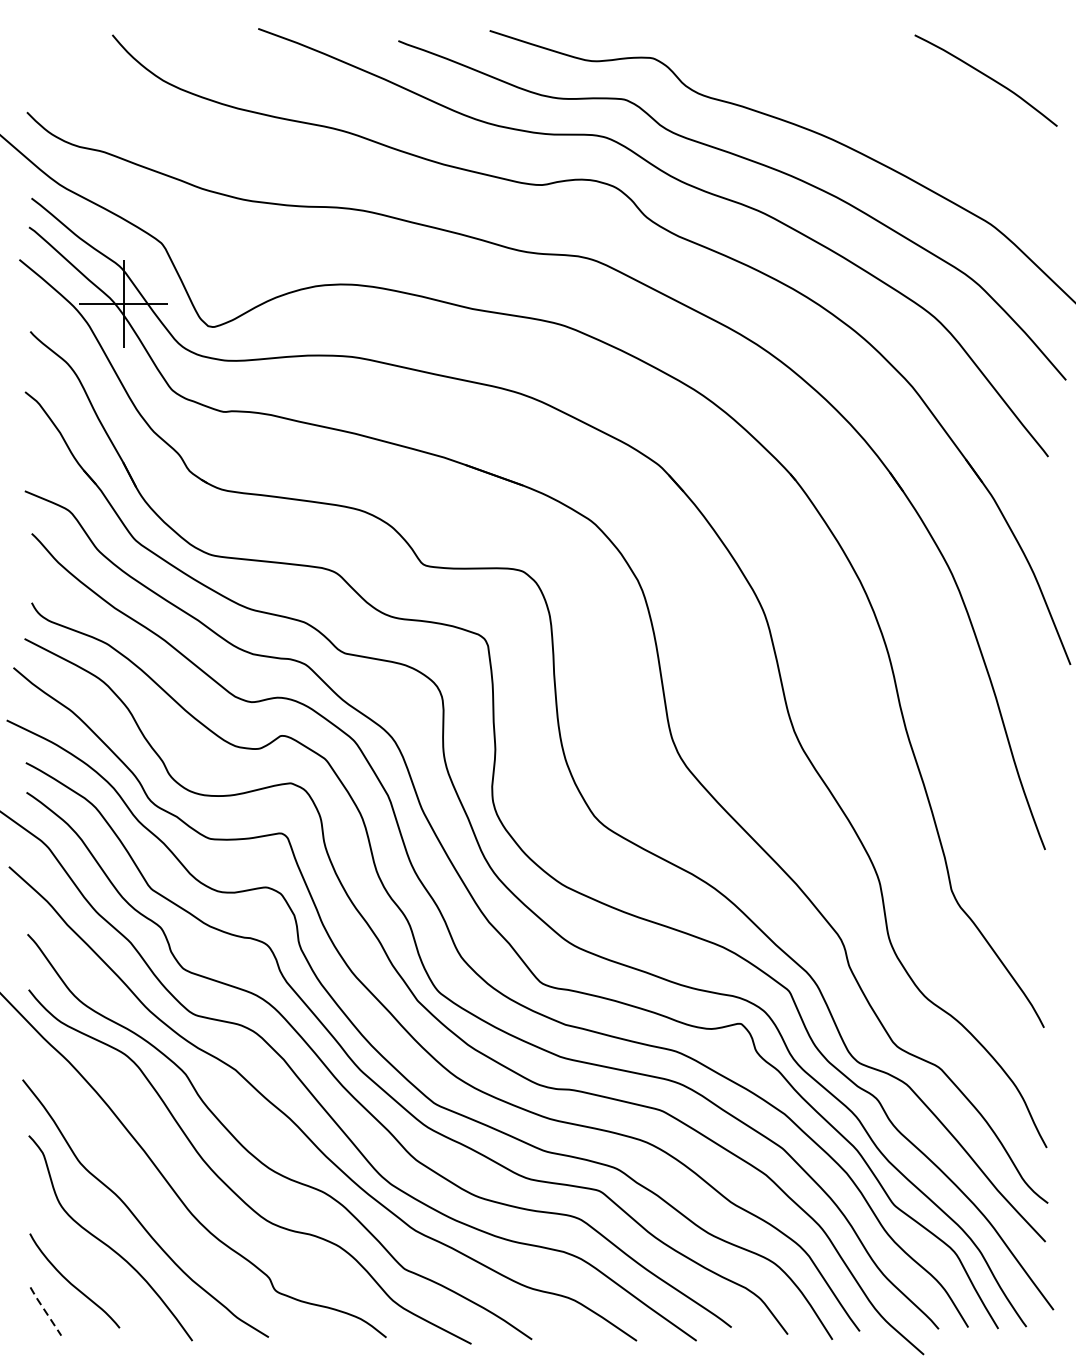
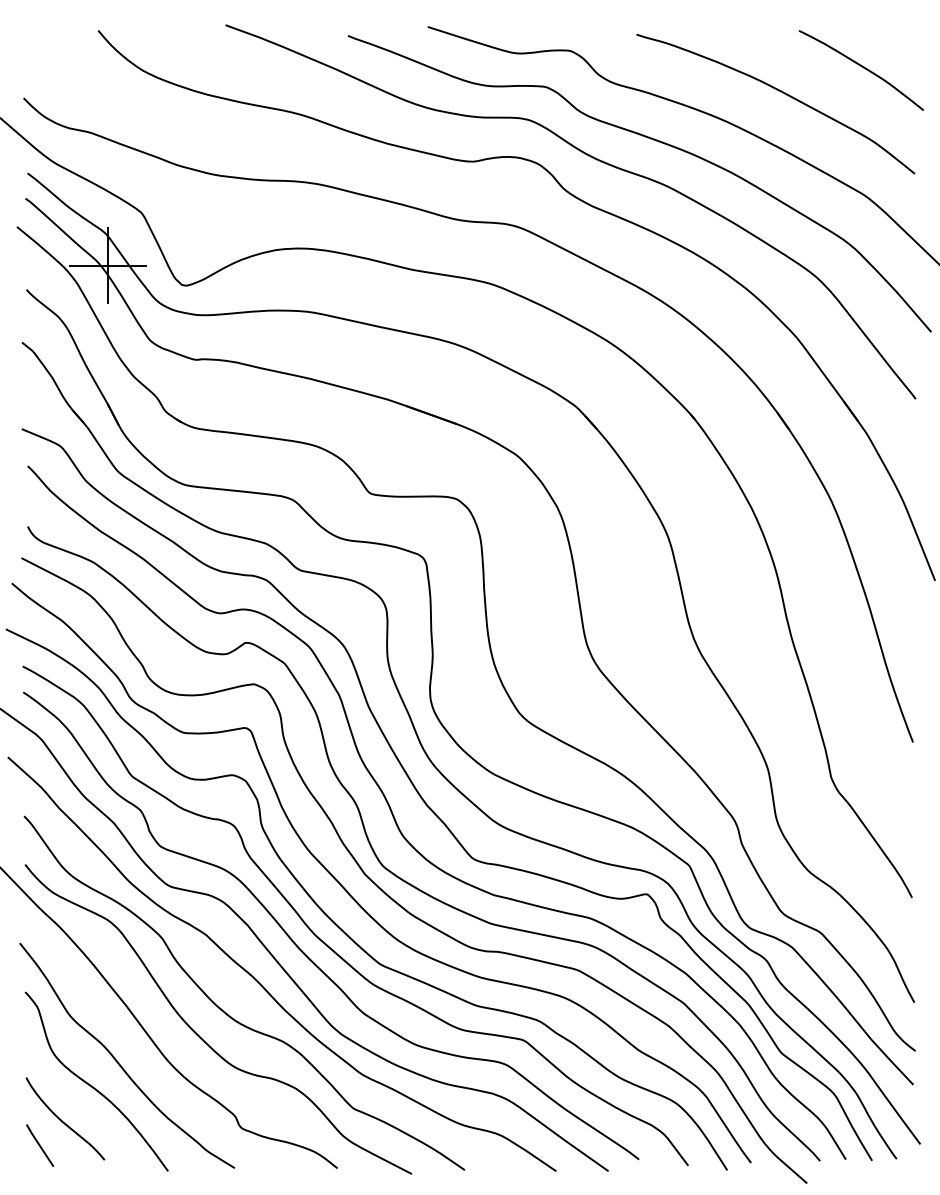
curve: (893, 105) -> (780, 92), added
line: (45, 1311) -> (39, 1145), dashed -> solid

